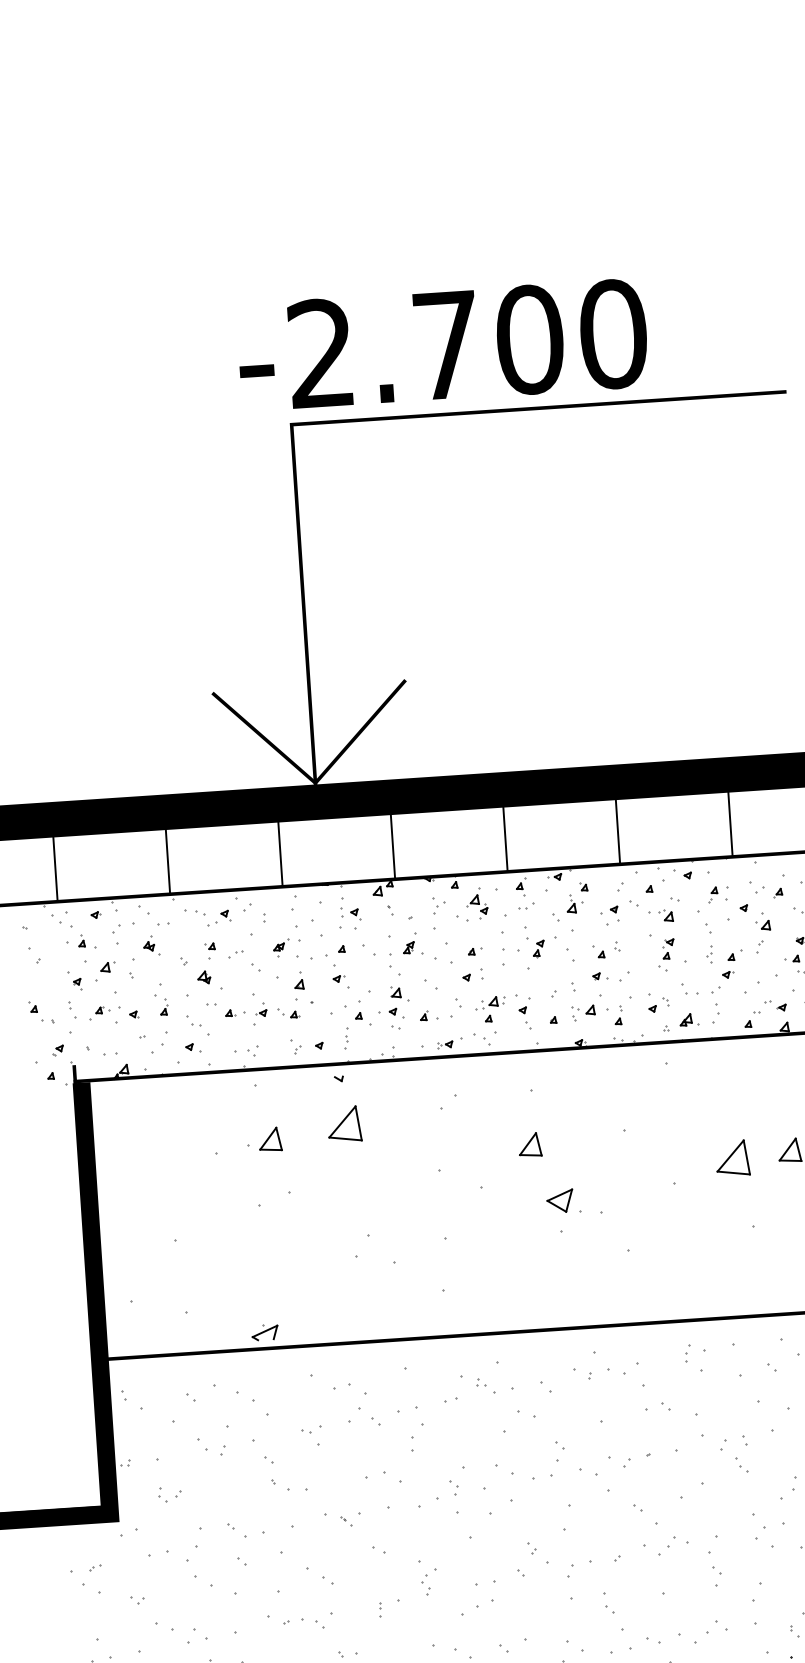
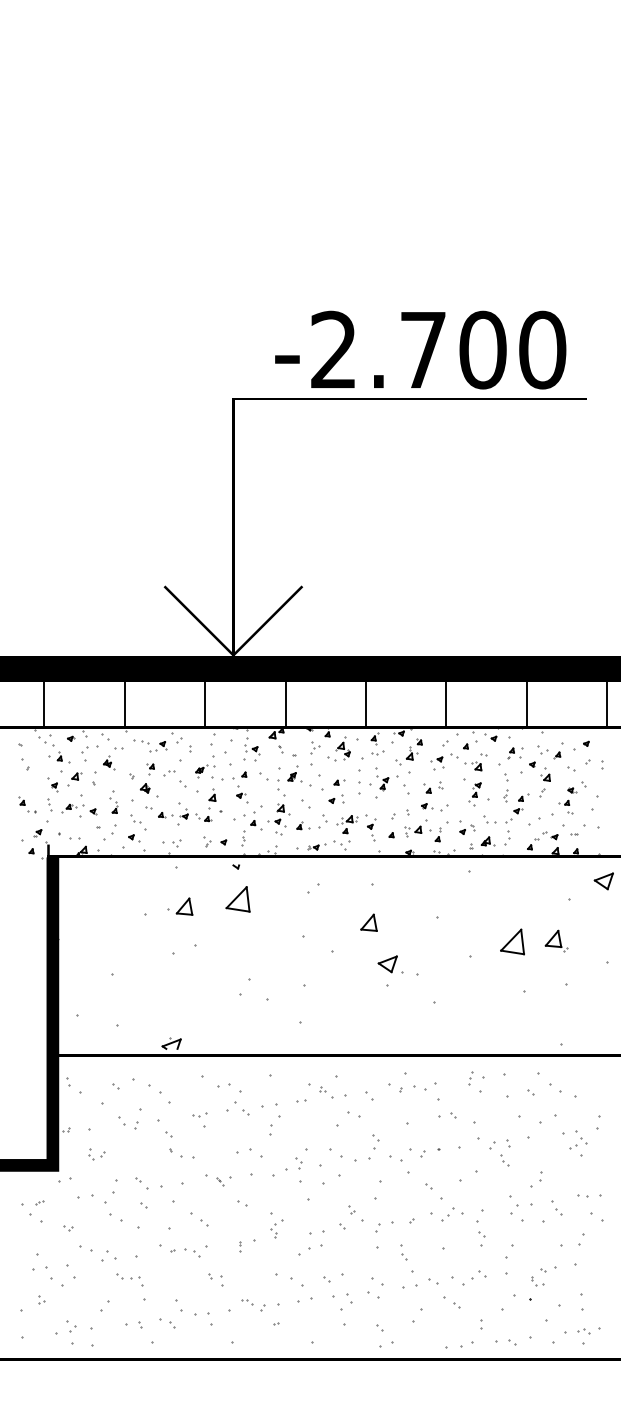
text: (442, 344) -> (420, 349), moved

